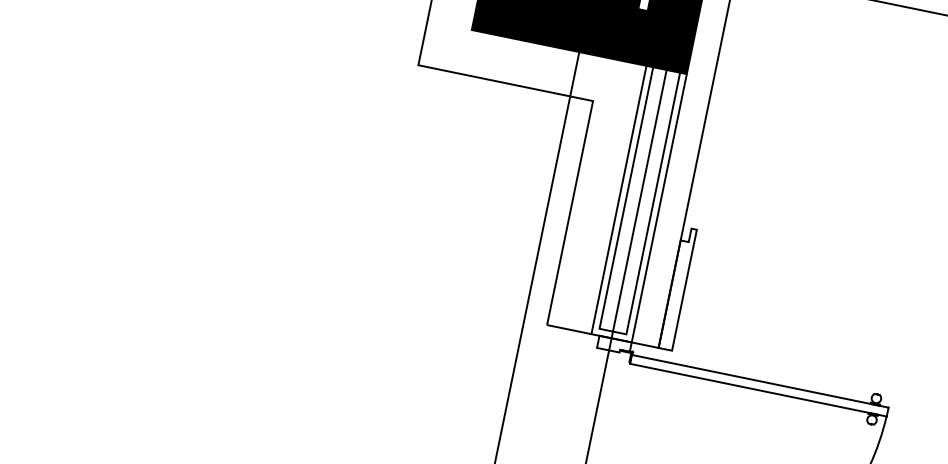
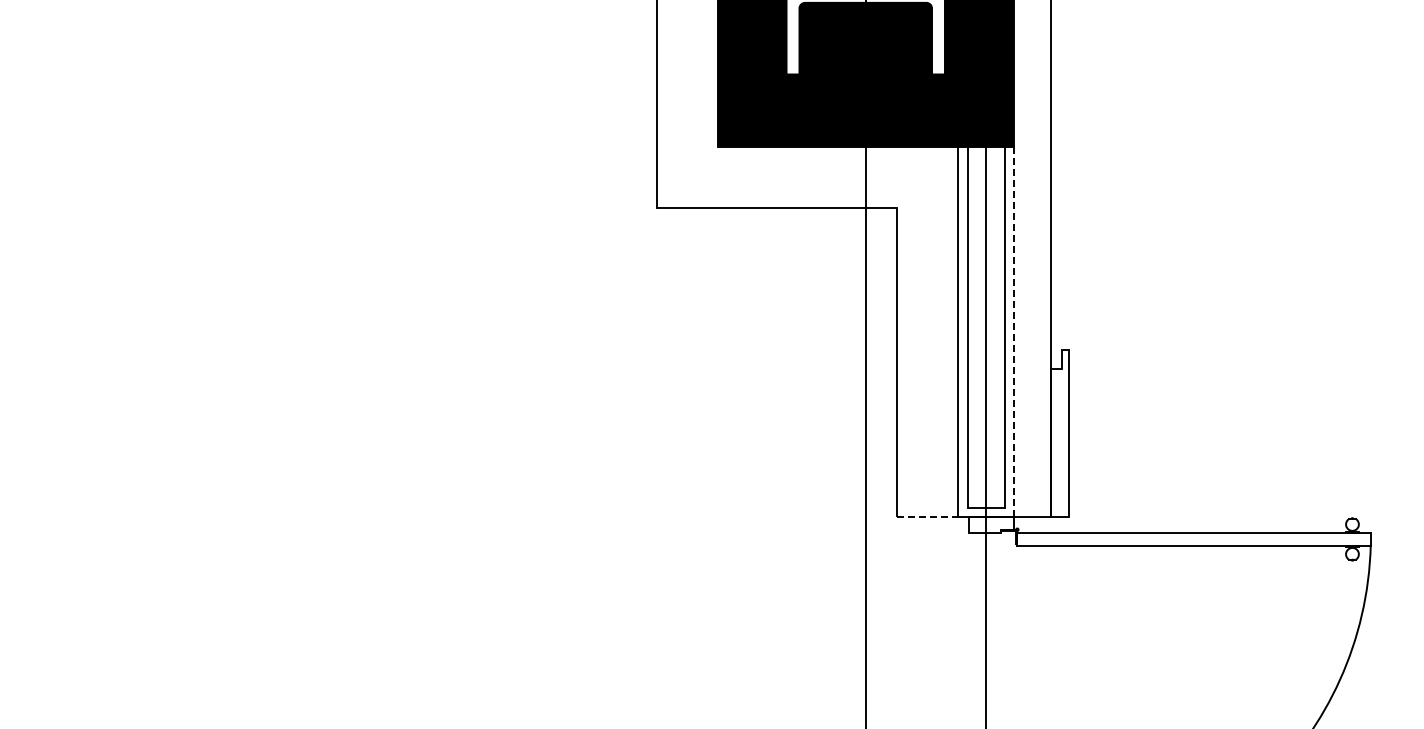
line: (658, 208) -> (1013, 332), solid -> dashed
line: (569, 329) -> (927, 516), solid -> dashed

